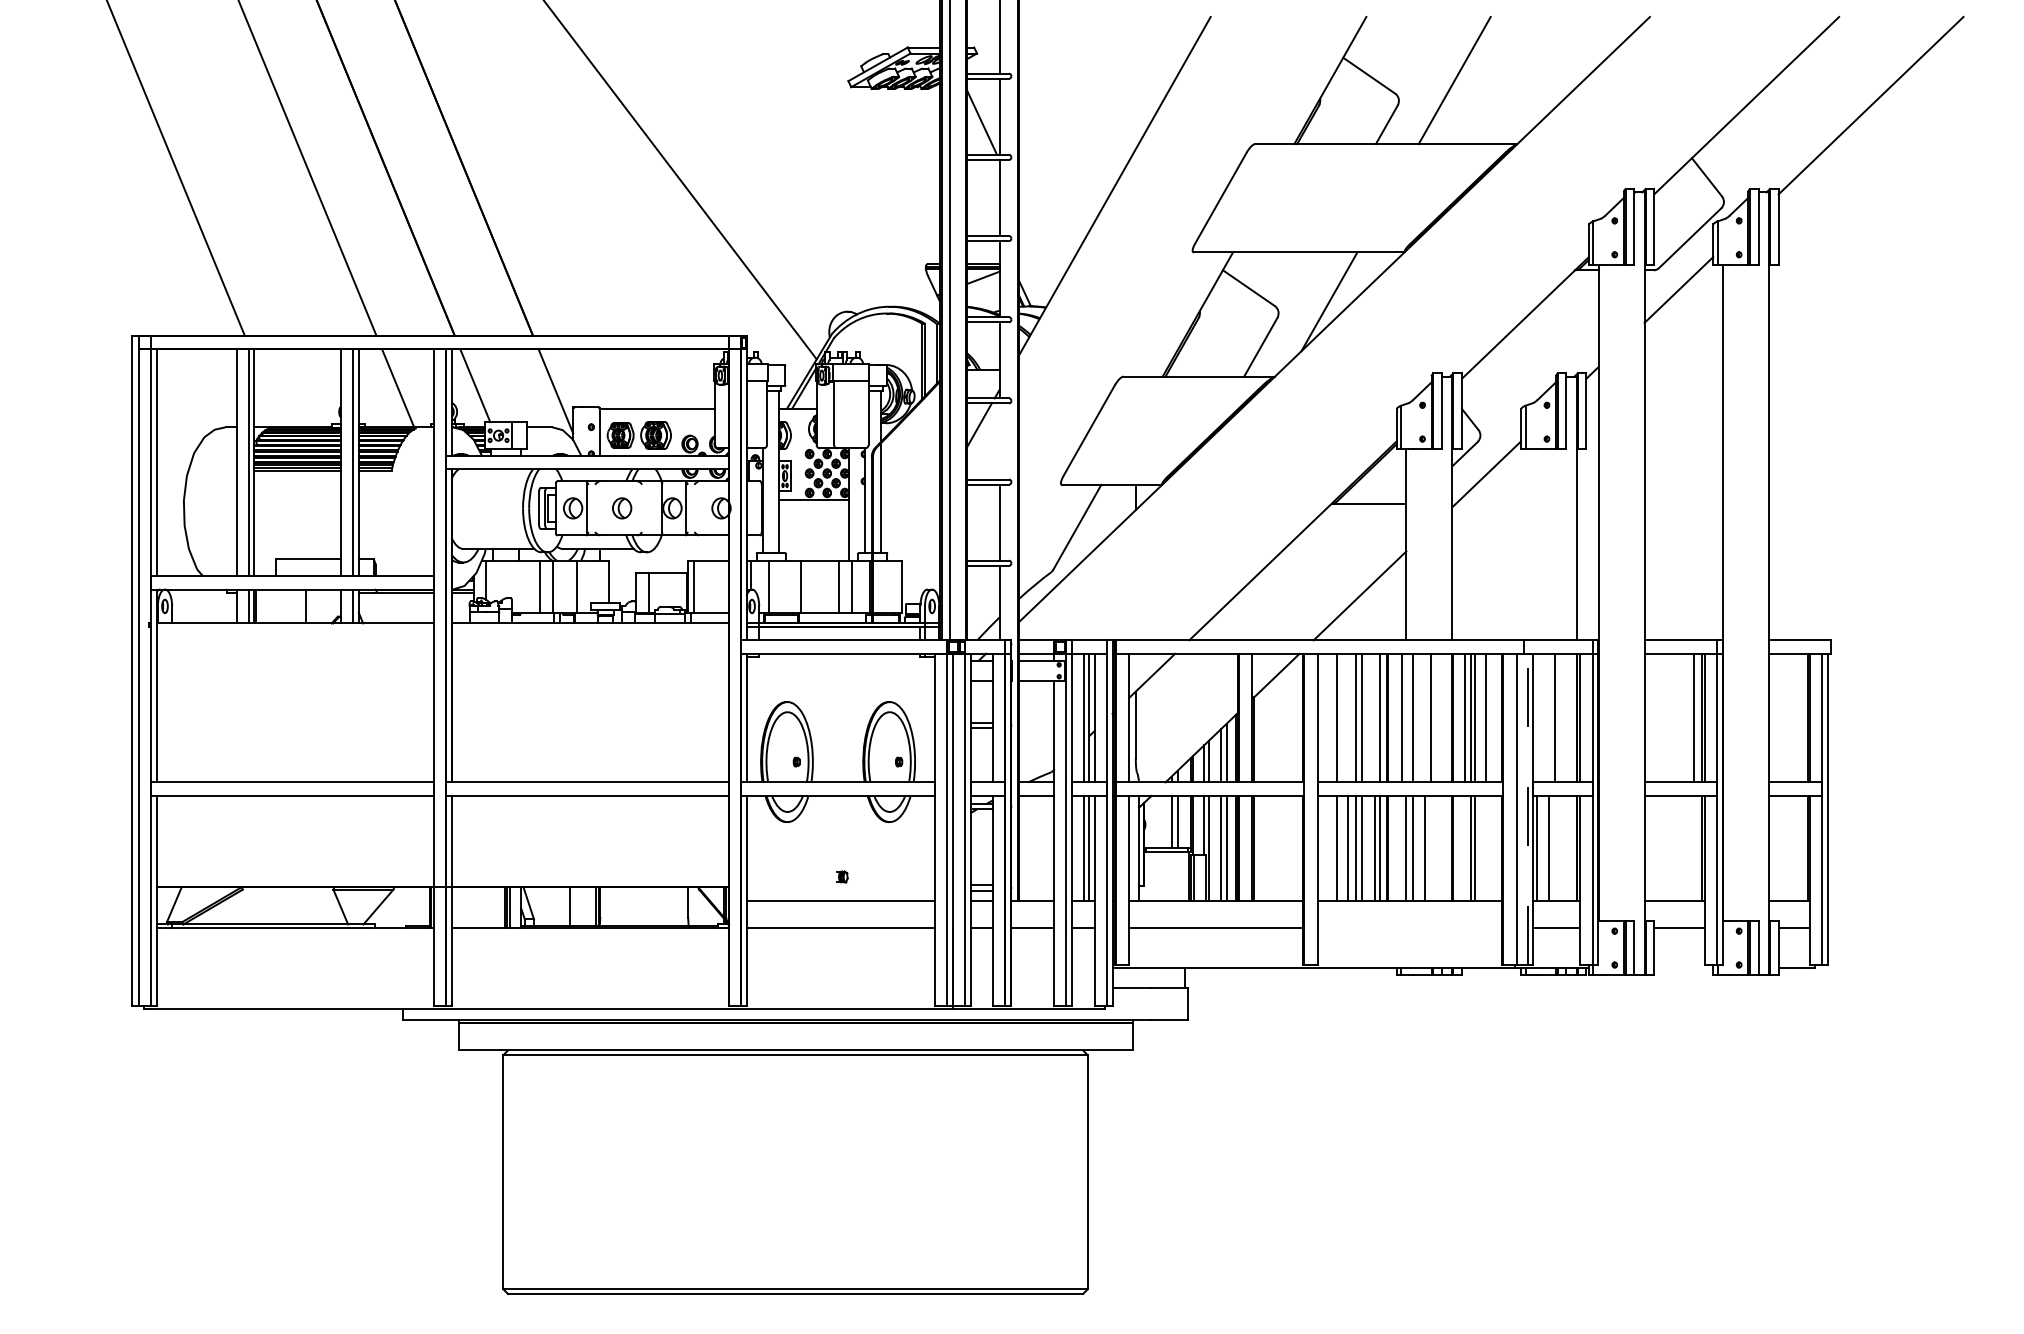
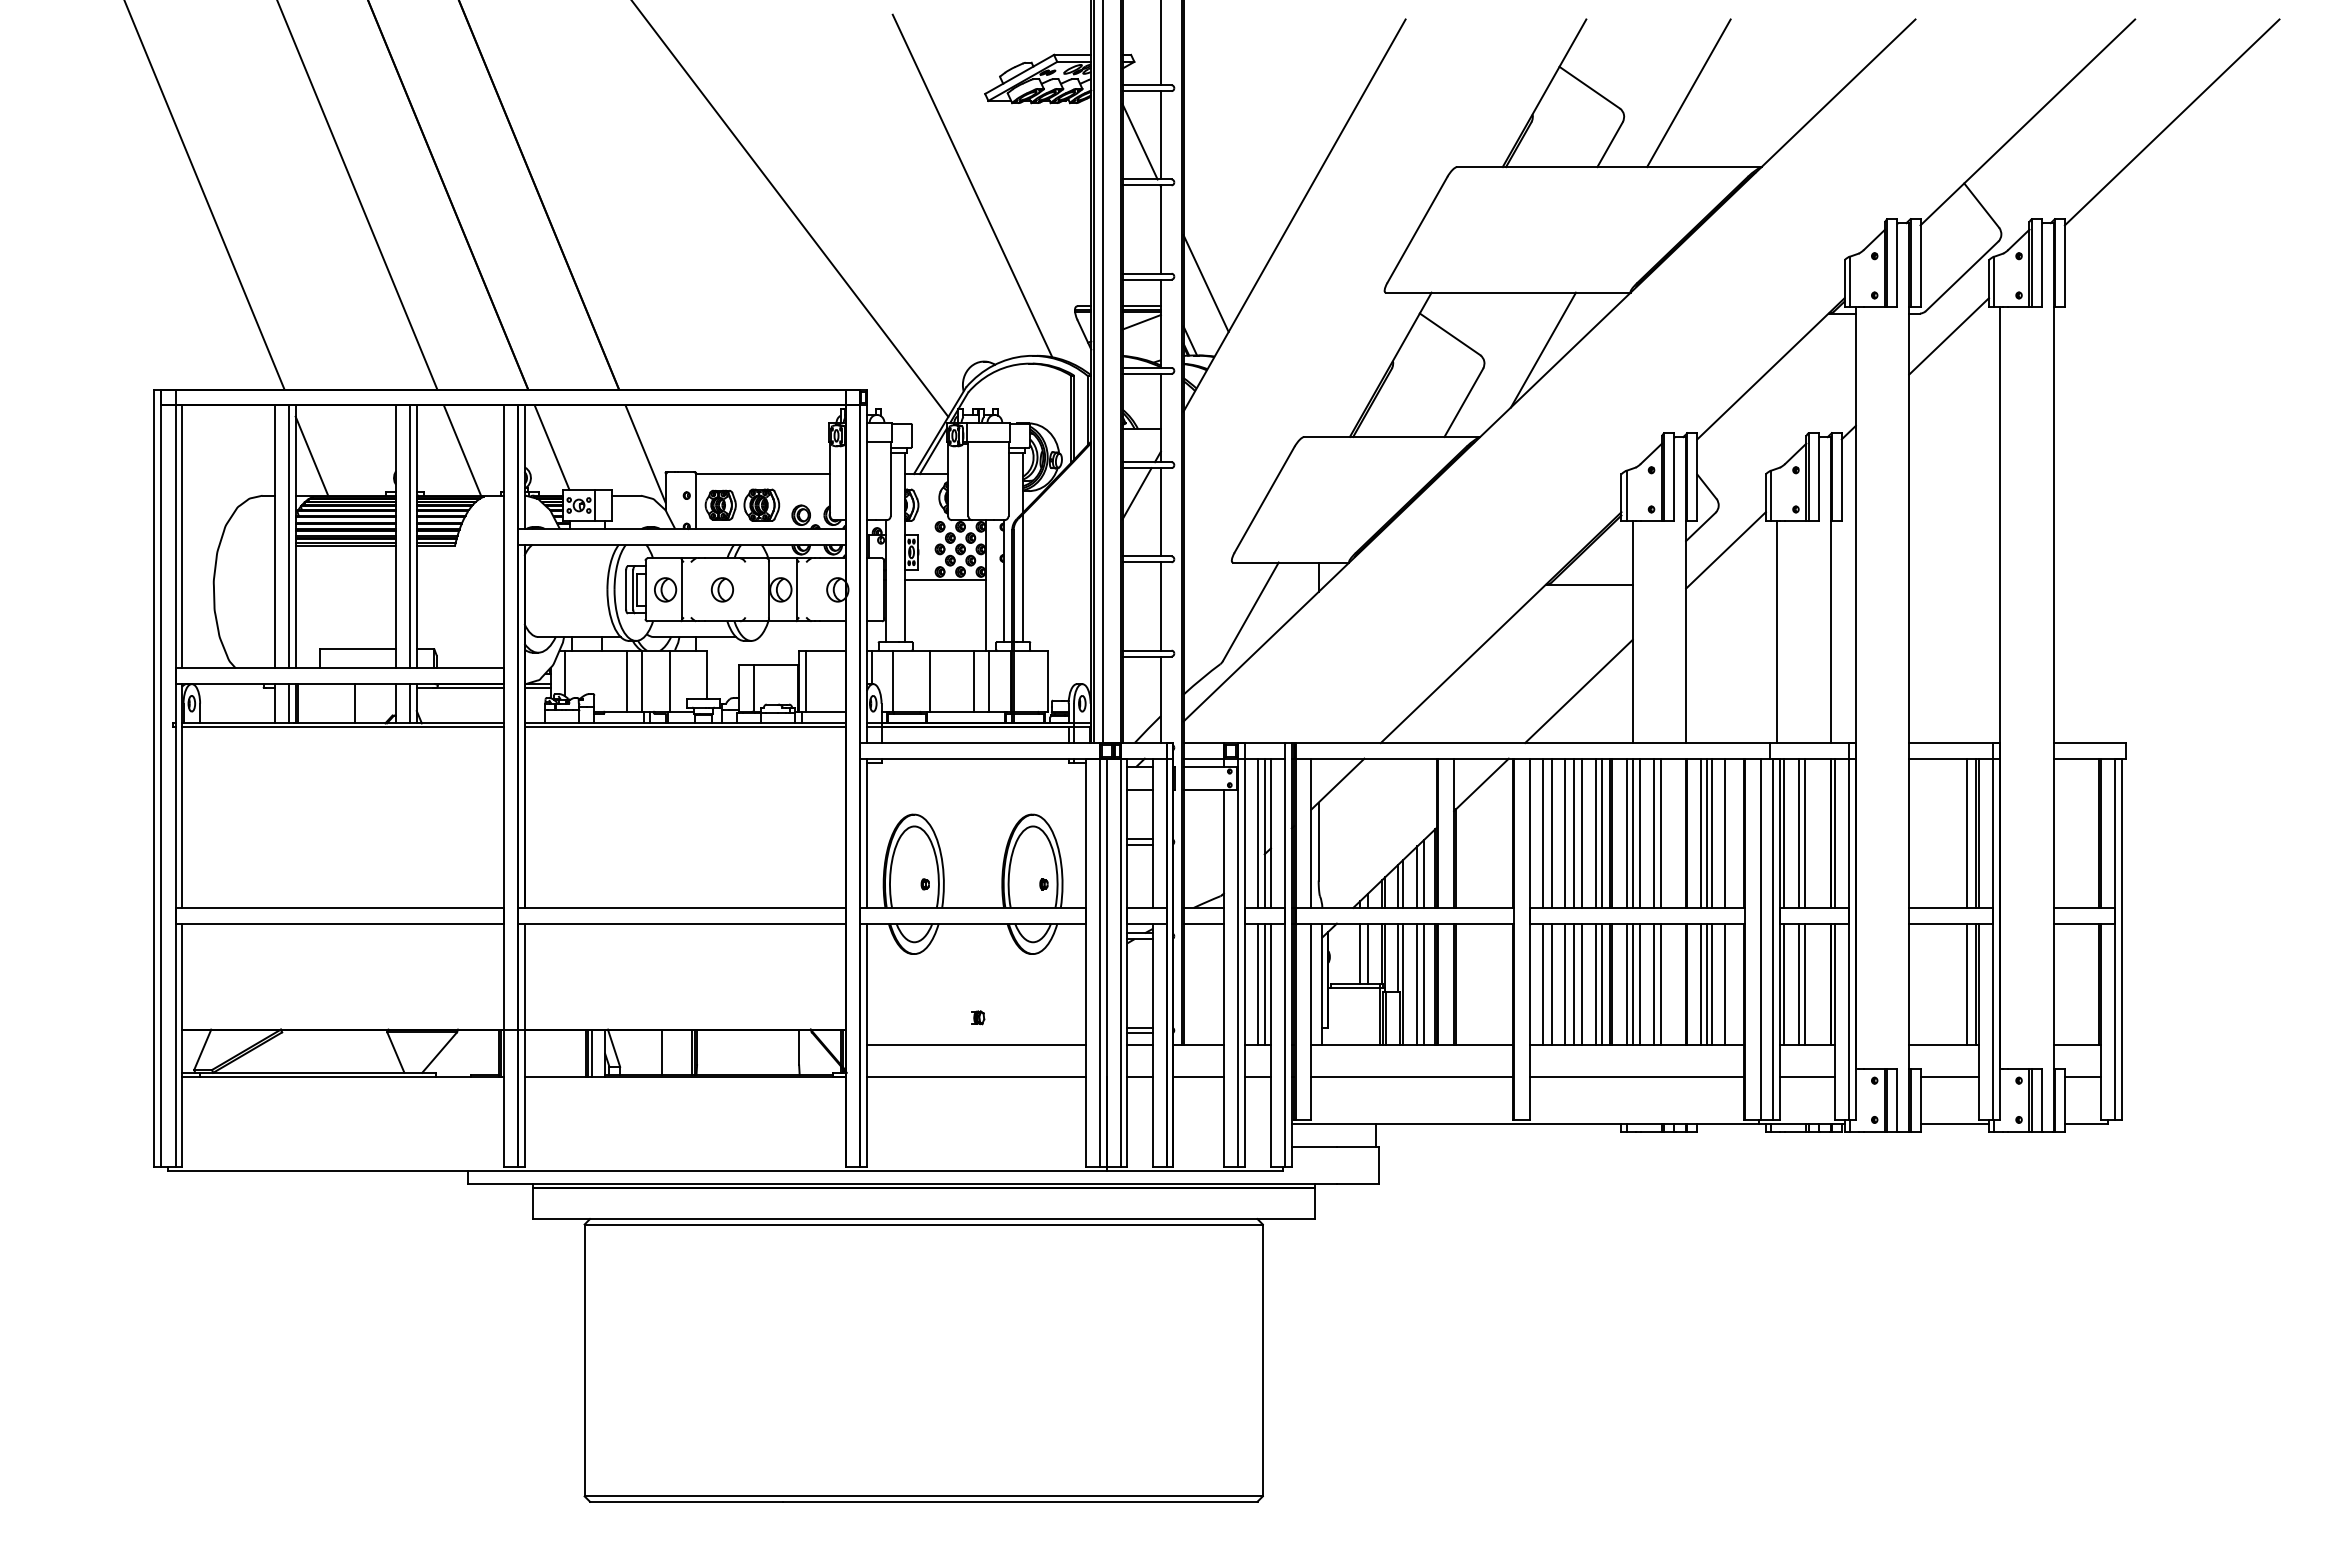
line: (837, 160) -> (972, 185), added
line: (1038, 244) -> (1205, 283), added
line: (268, 392) -> (311, 455), added
line: (999, 441) -> (1160, 512), added
line: (1531, 545) -> (1777, 632), added
line: (294, 626) -> (342, 727), added
line: (590, 626) -> (685, 727), added
line: (1328, 717) -> (1542, 832), added
line: (1347, 717) -> (1564, 832), added
line: (1374, 717) -> (1595, 832), added
line: (1406, 717) -> (1632, 832), added
line: (1425, 717) -> (1654, 832), added
line: (1537, 717) -> (1784, 832), added
line: (1549, 717) -> (1798, 832), added
line: (1527, 809) -> (1773, 939), dashed -> solid
line: (1328, 848) -> (1542, 984), added
line: (1401, 848) -> (1627, 984), added
line: (1430, 848) -> (1660, 984), added
line: (1464, 848) -> (1700, 984), added
line: (1485, 848) -> (1724, 984), added
line: (1555, 848) -> (1805, 984), added
line: (1694, 848) -> (1967, 984), added
line: (1409, 927) -> (1636, 1076), added
line: (1683, 968) -> (1954, 1123), added

